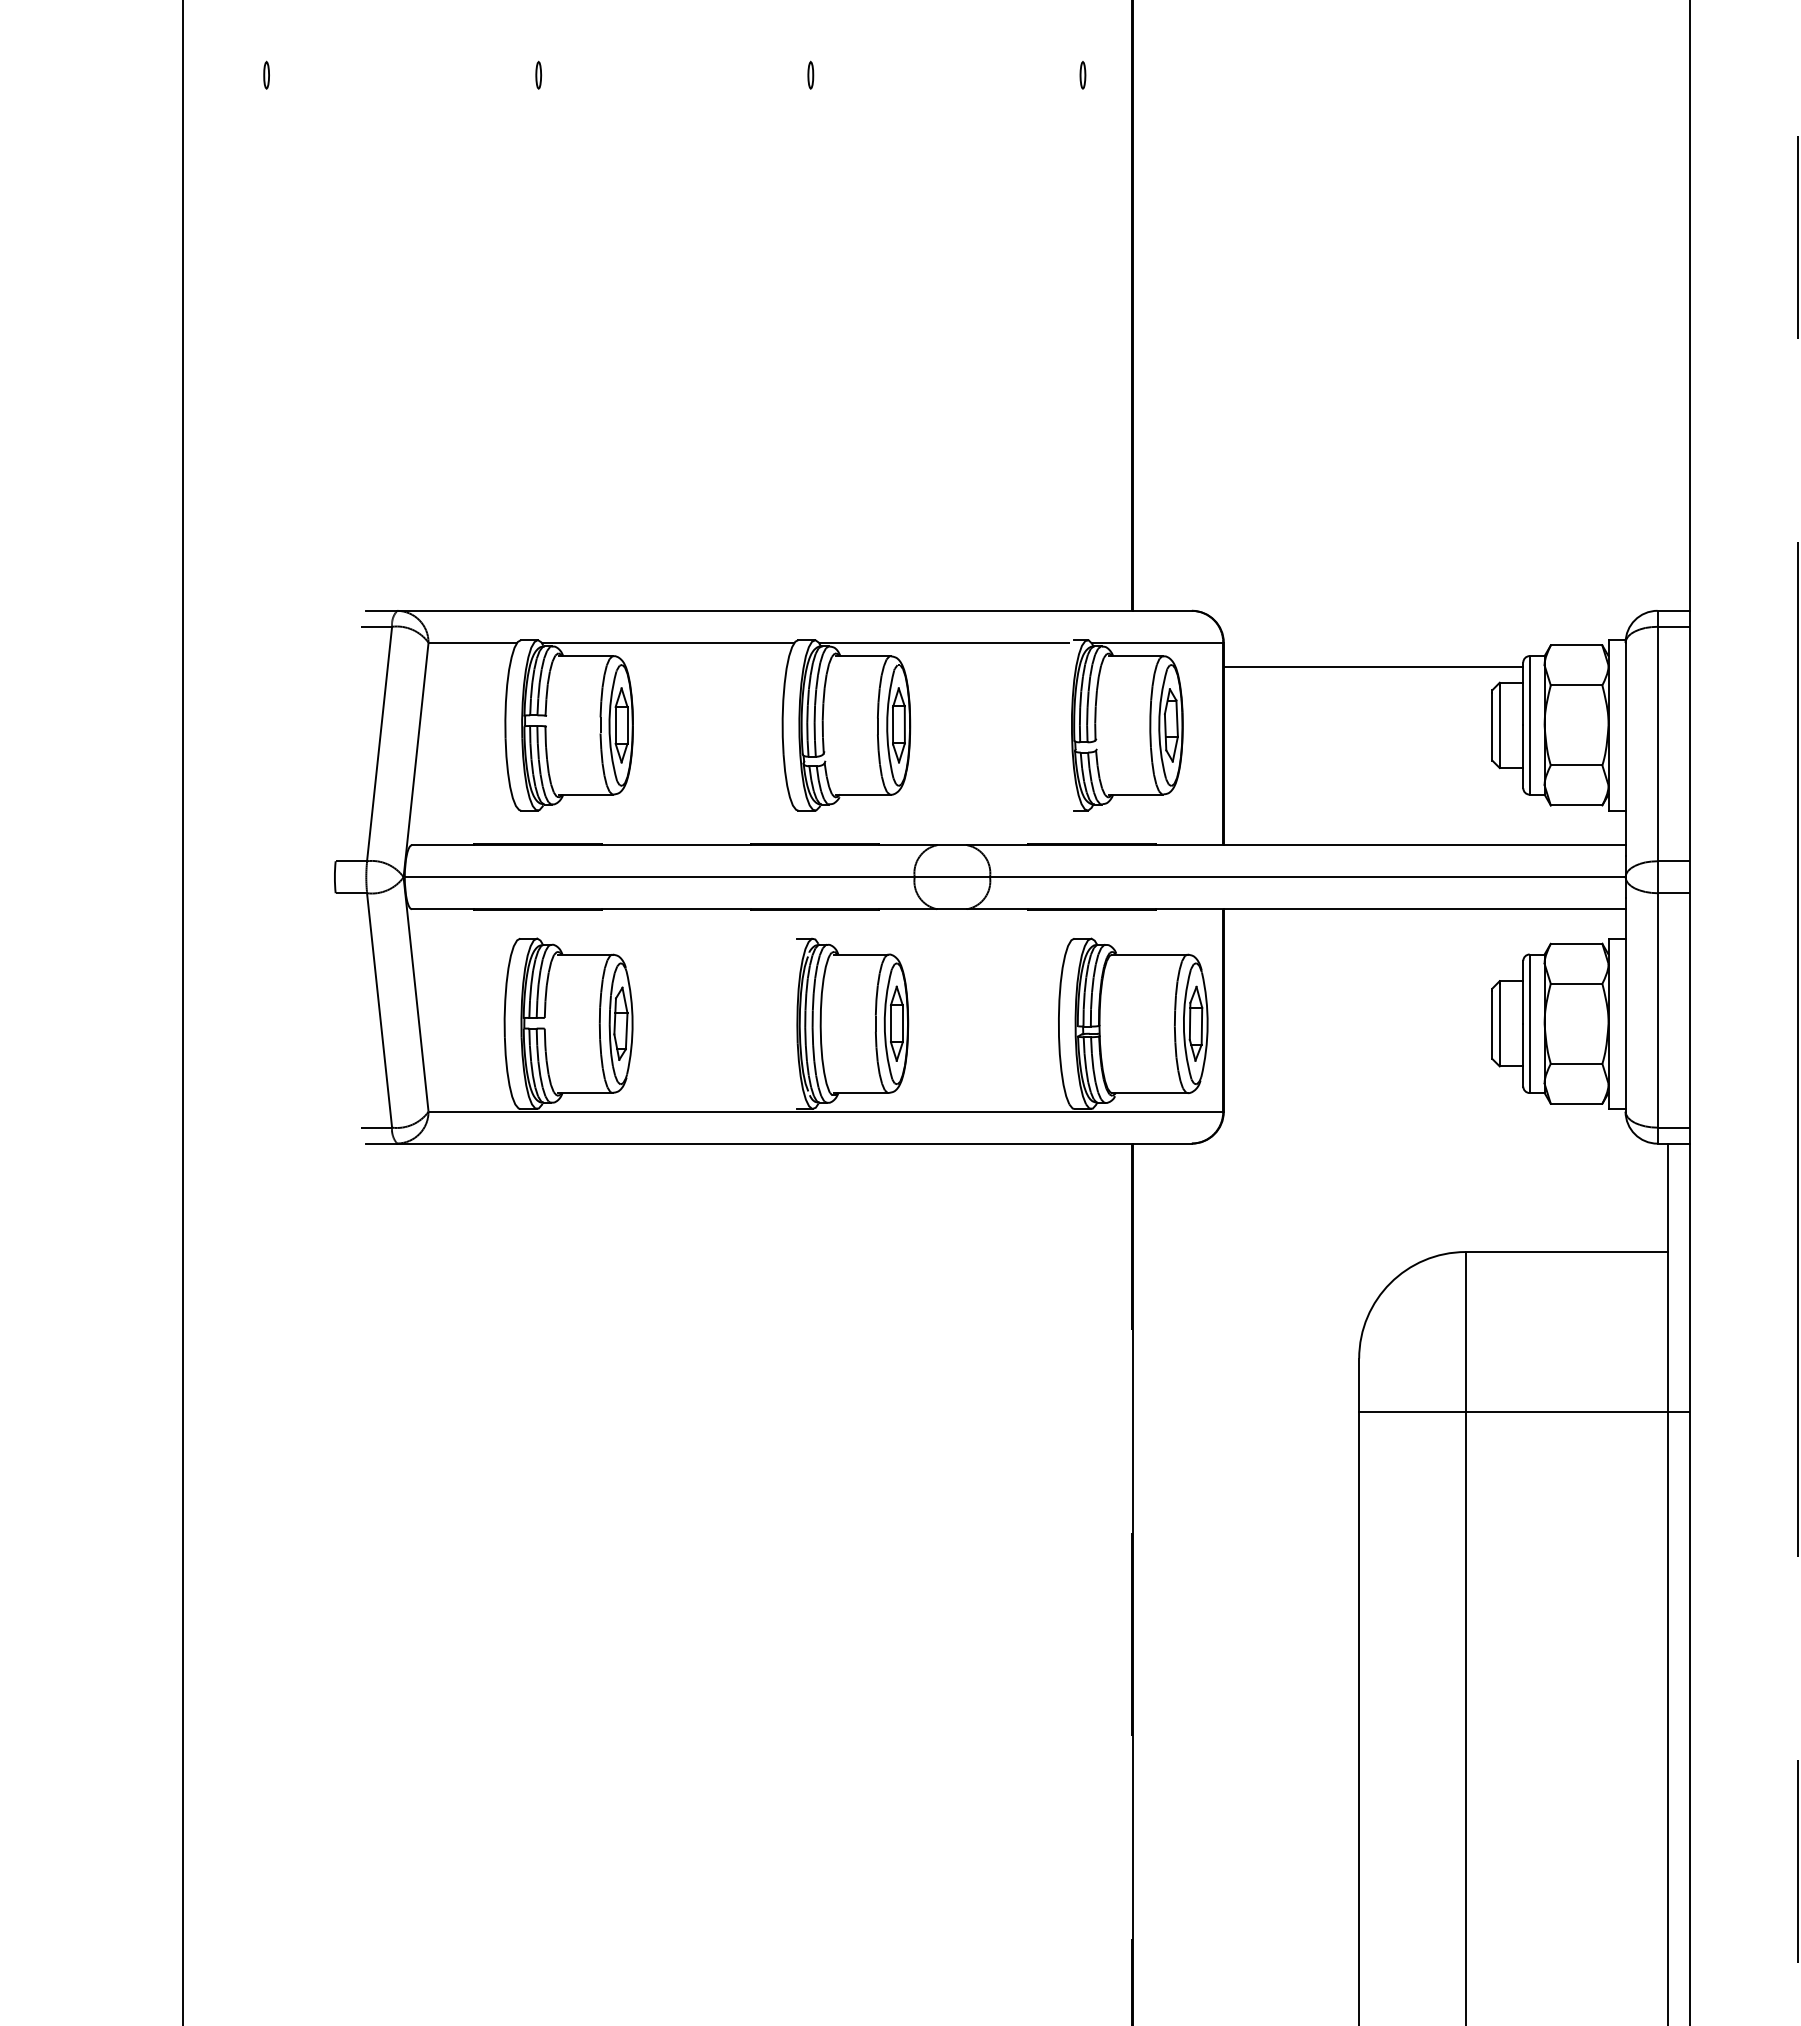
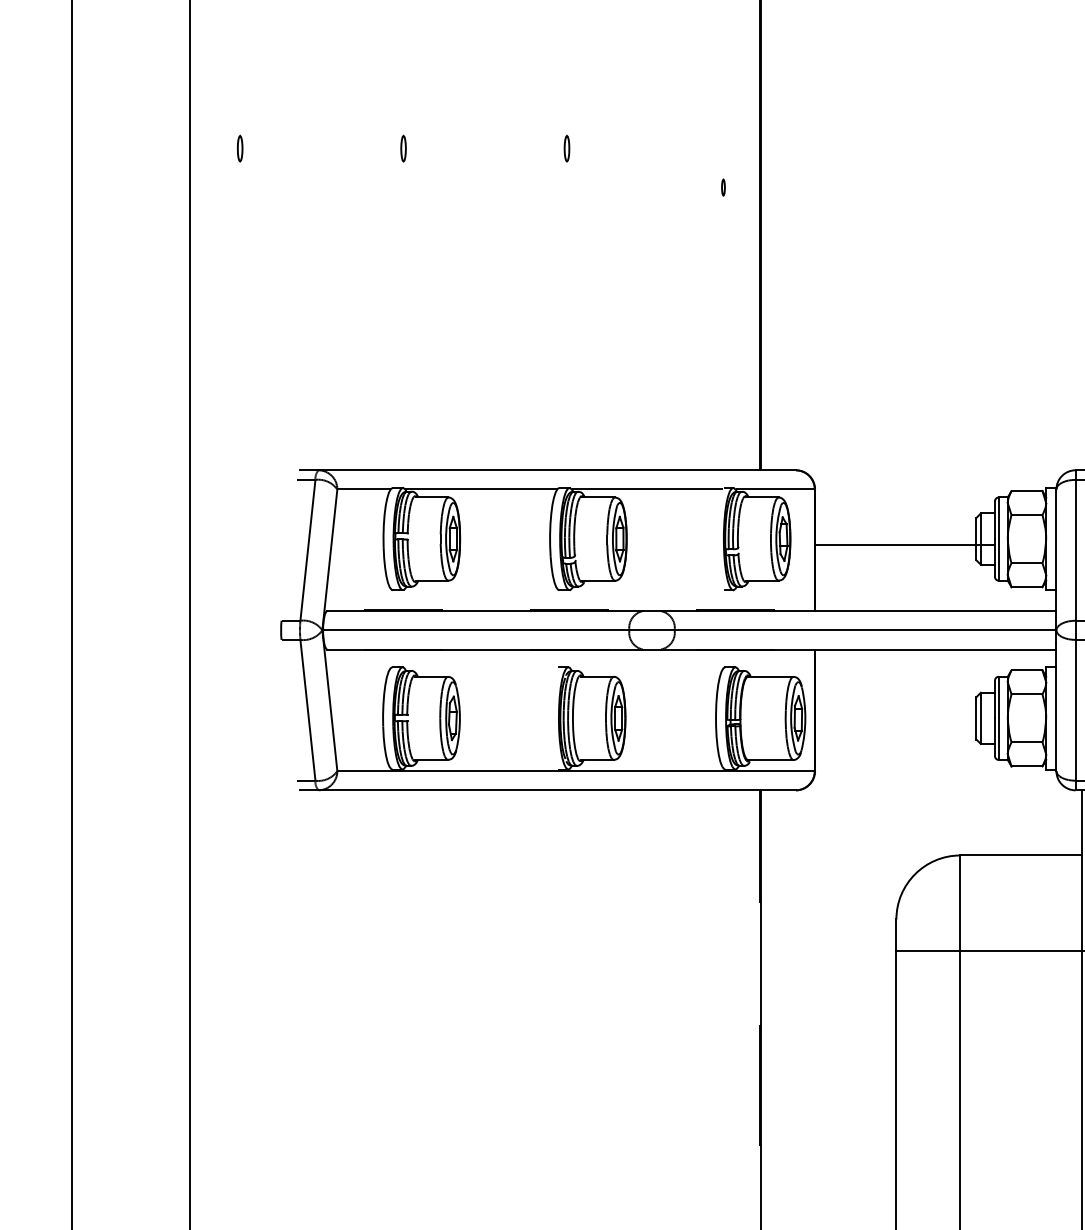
part: (265, 75) -> (239, 148), size x1.6
part: (538, 75) -> (403, 148), size x1.6
part: (809, 75) -> (566, 148), size x1.6
part: (1083, 75) -> (723, 187), moved
line: (1372, 666) -> (904, 544), moved

